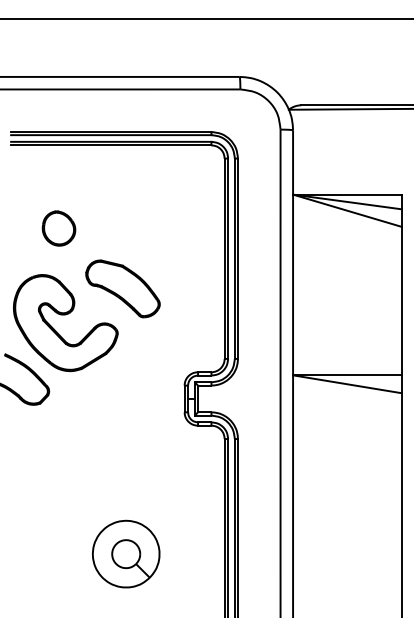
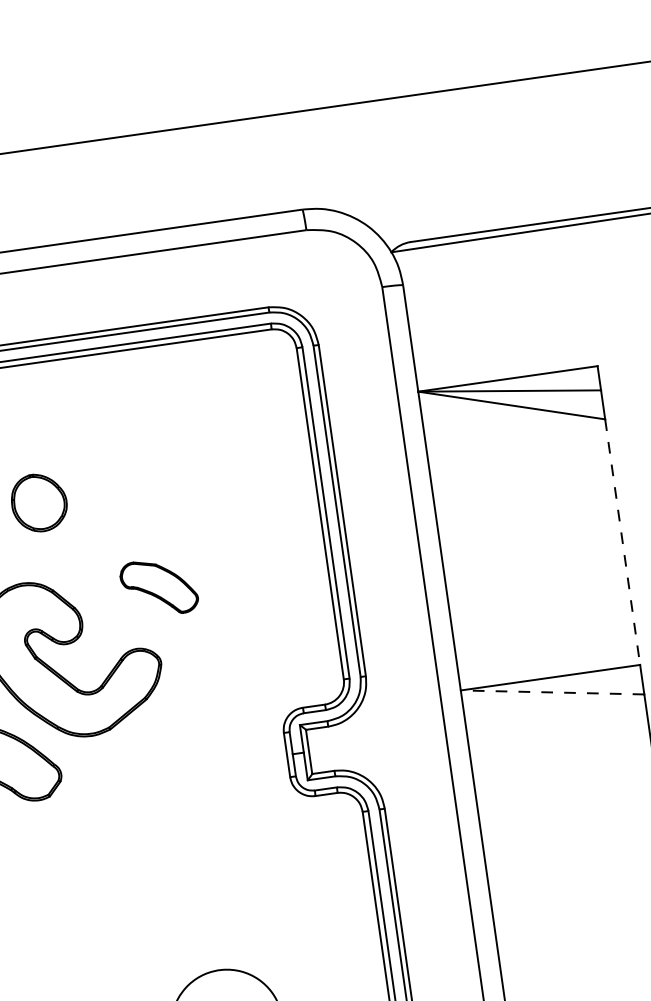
part: (122, 288) -> (158, 587), size x0.6
line: (401, 301) -> (622, 542), solid -> dashed
line: (347, 384) -> (552, 692), solid -> dashed

